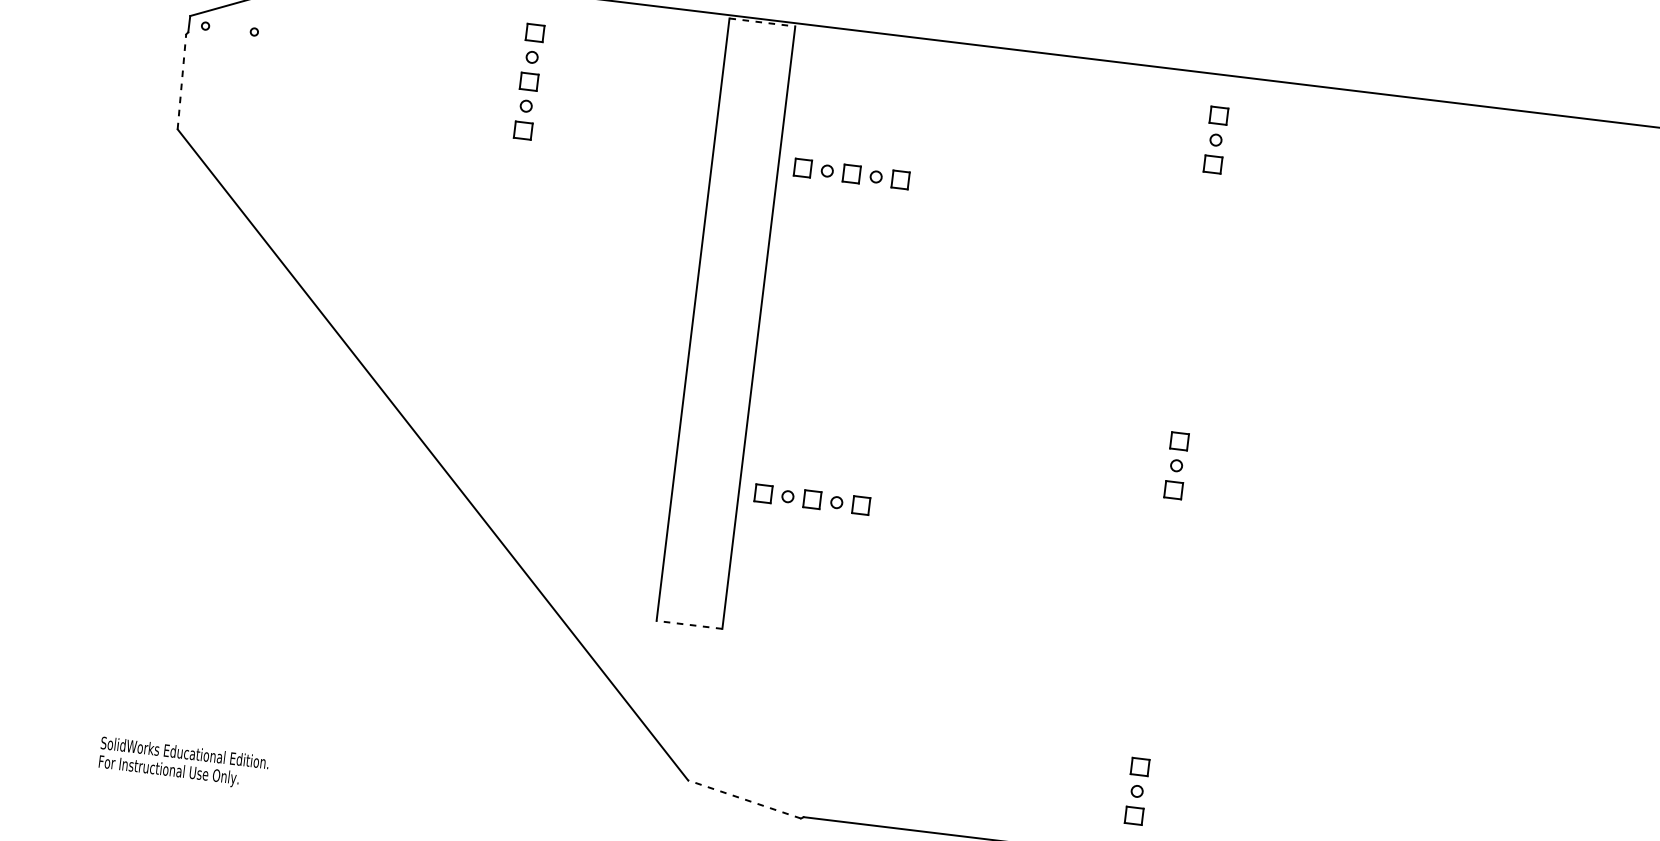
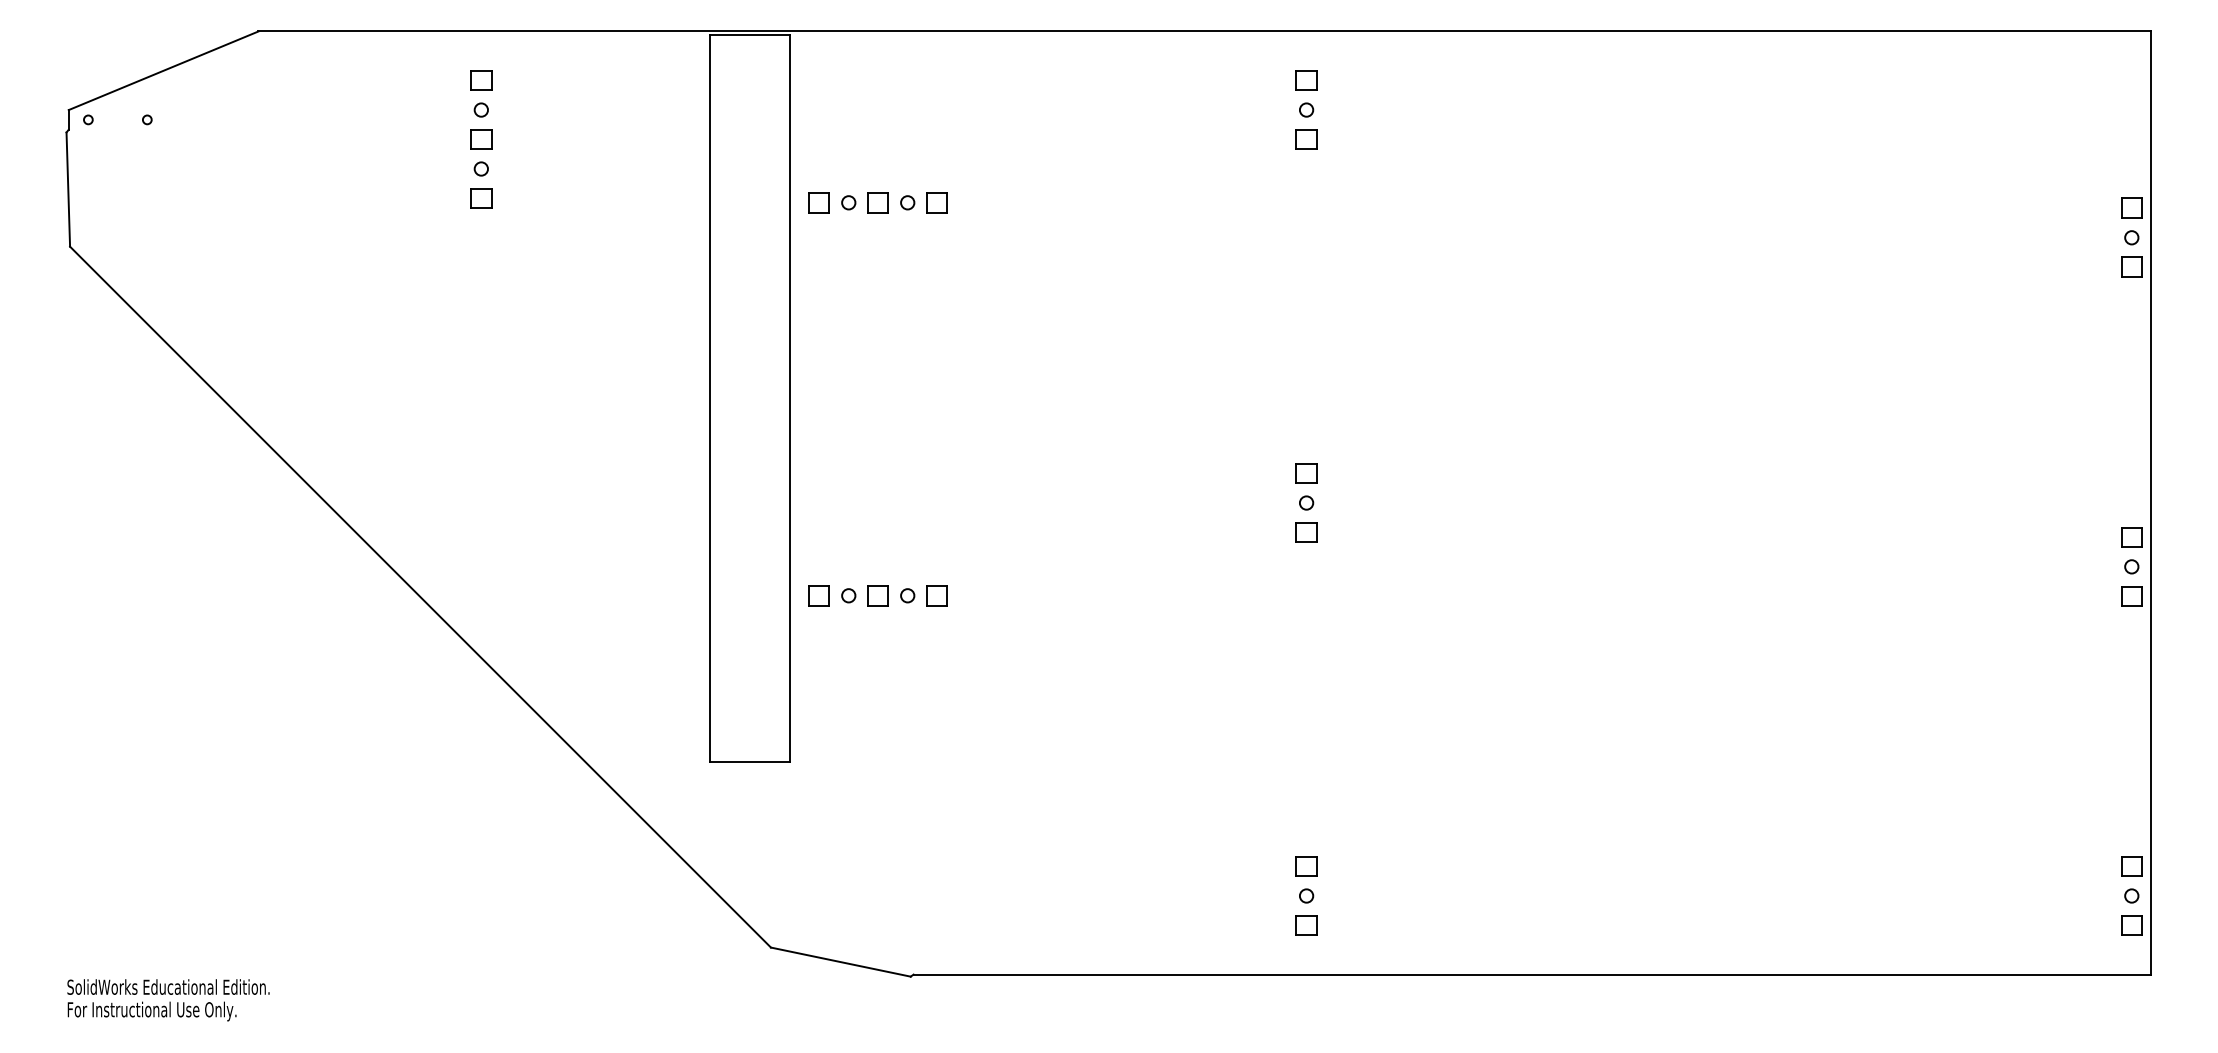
line: (762, 22) -> (750, 35), dashed -> solid
line: (182, 81) -> (68, 189), dashed -> solid
line: (689, 625) -> (750, 762), dashed -> solid
line: (744, 799) -> (840, 962), dashed -> solid

